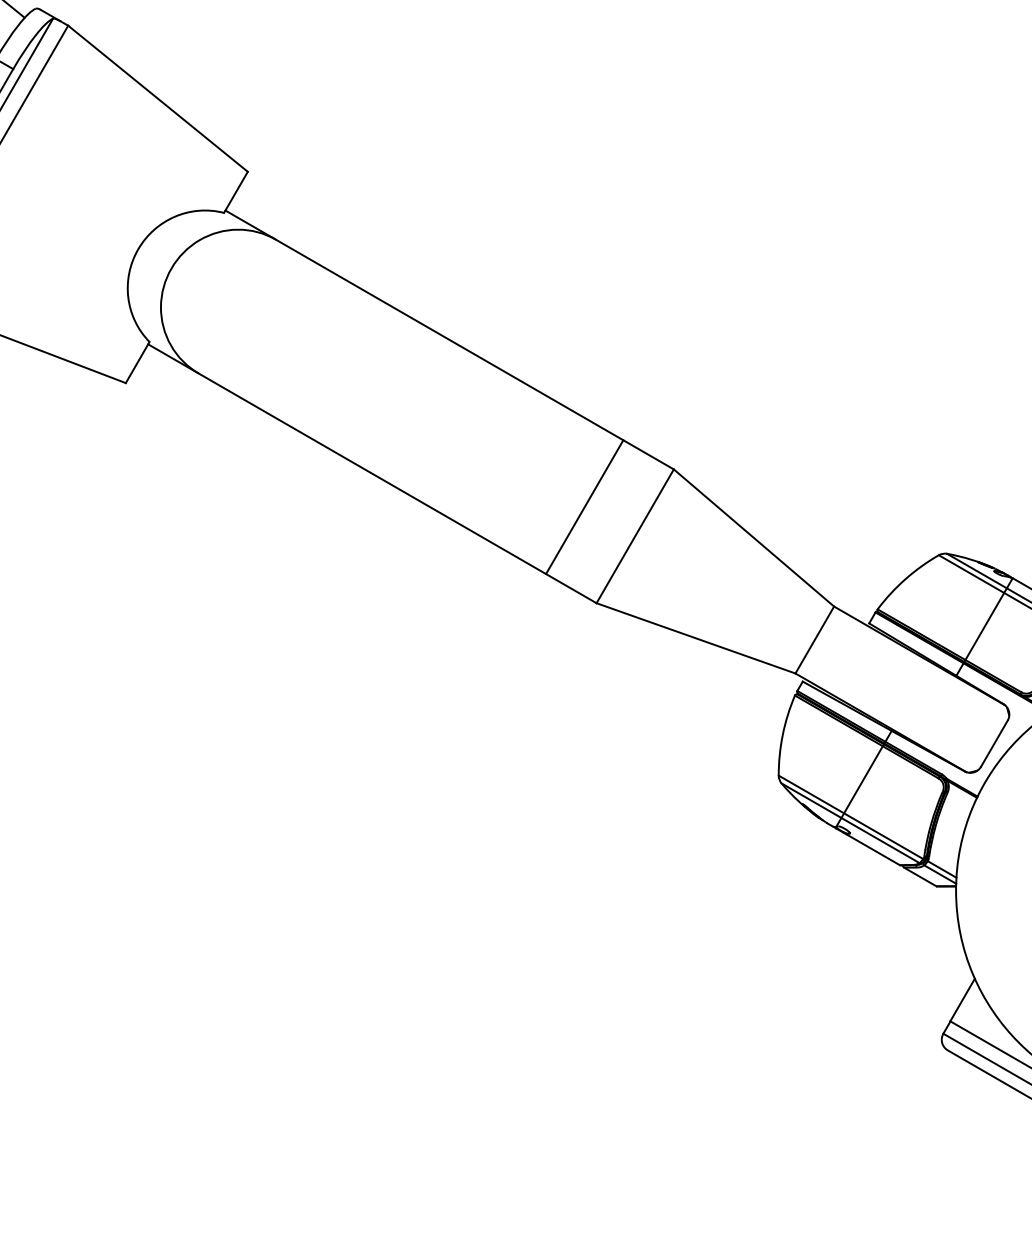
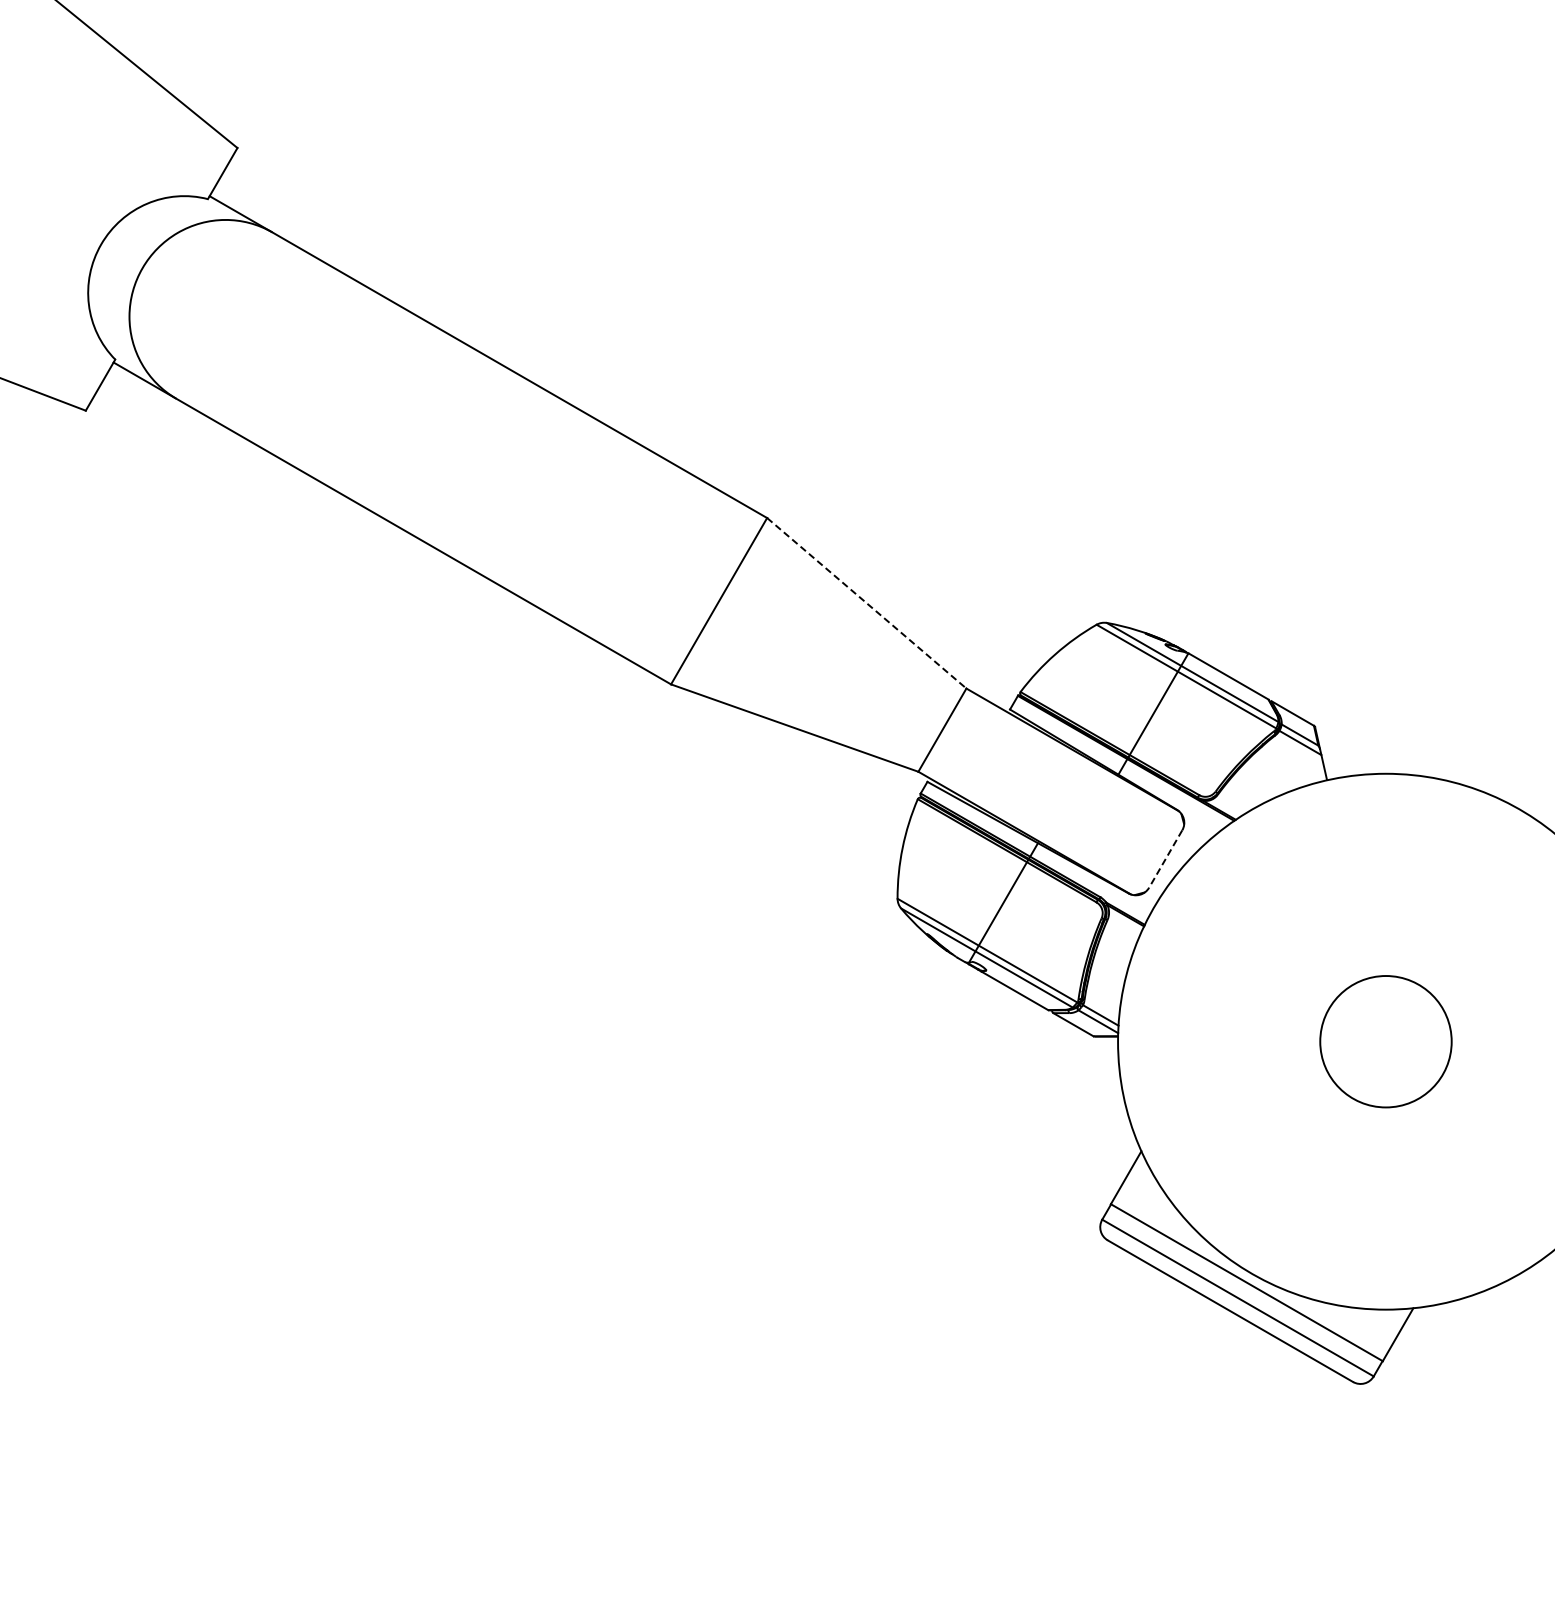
line: (584, 506) -> (656, 564), removed
line: (754, 538) -> (867, 603), solid -> dashed
line: (994, 744) -> (1165, 859), solid -> dashed

